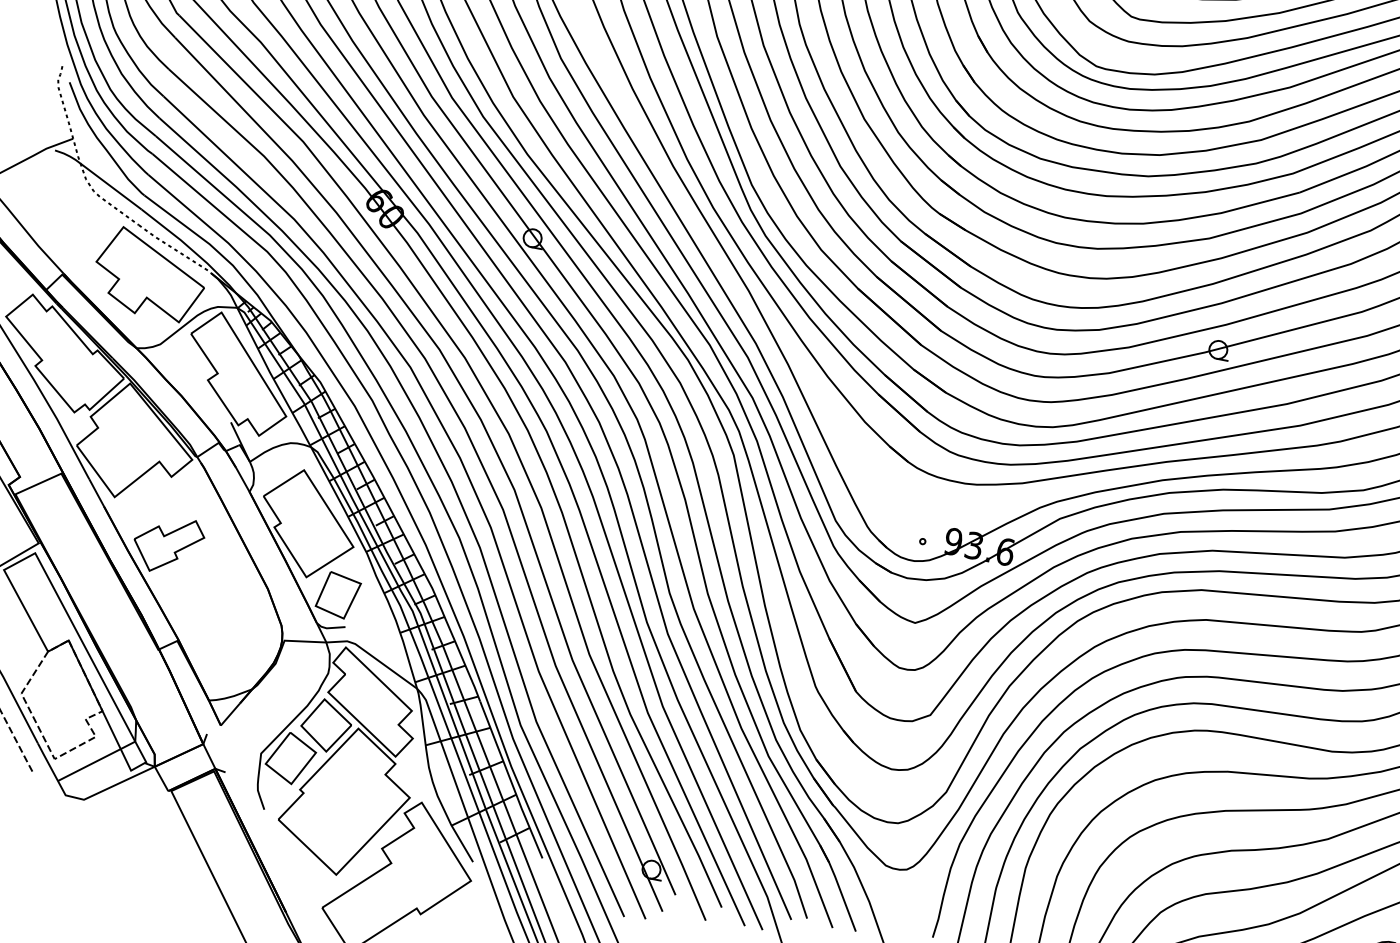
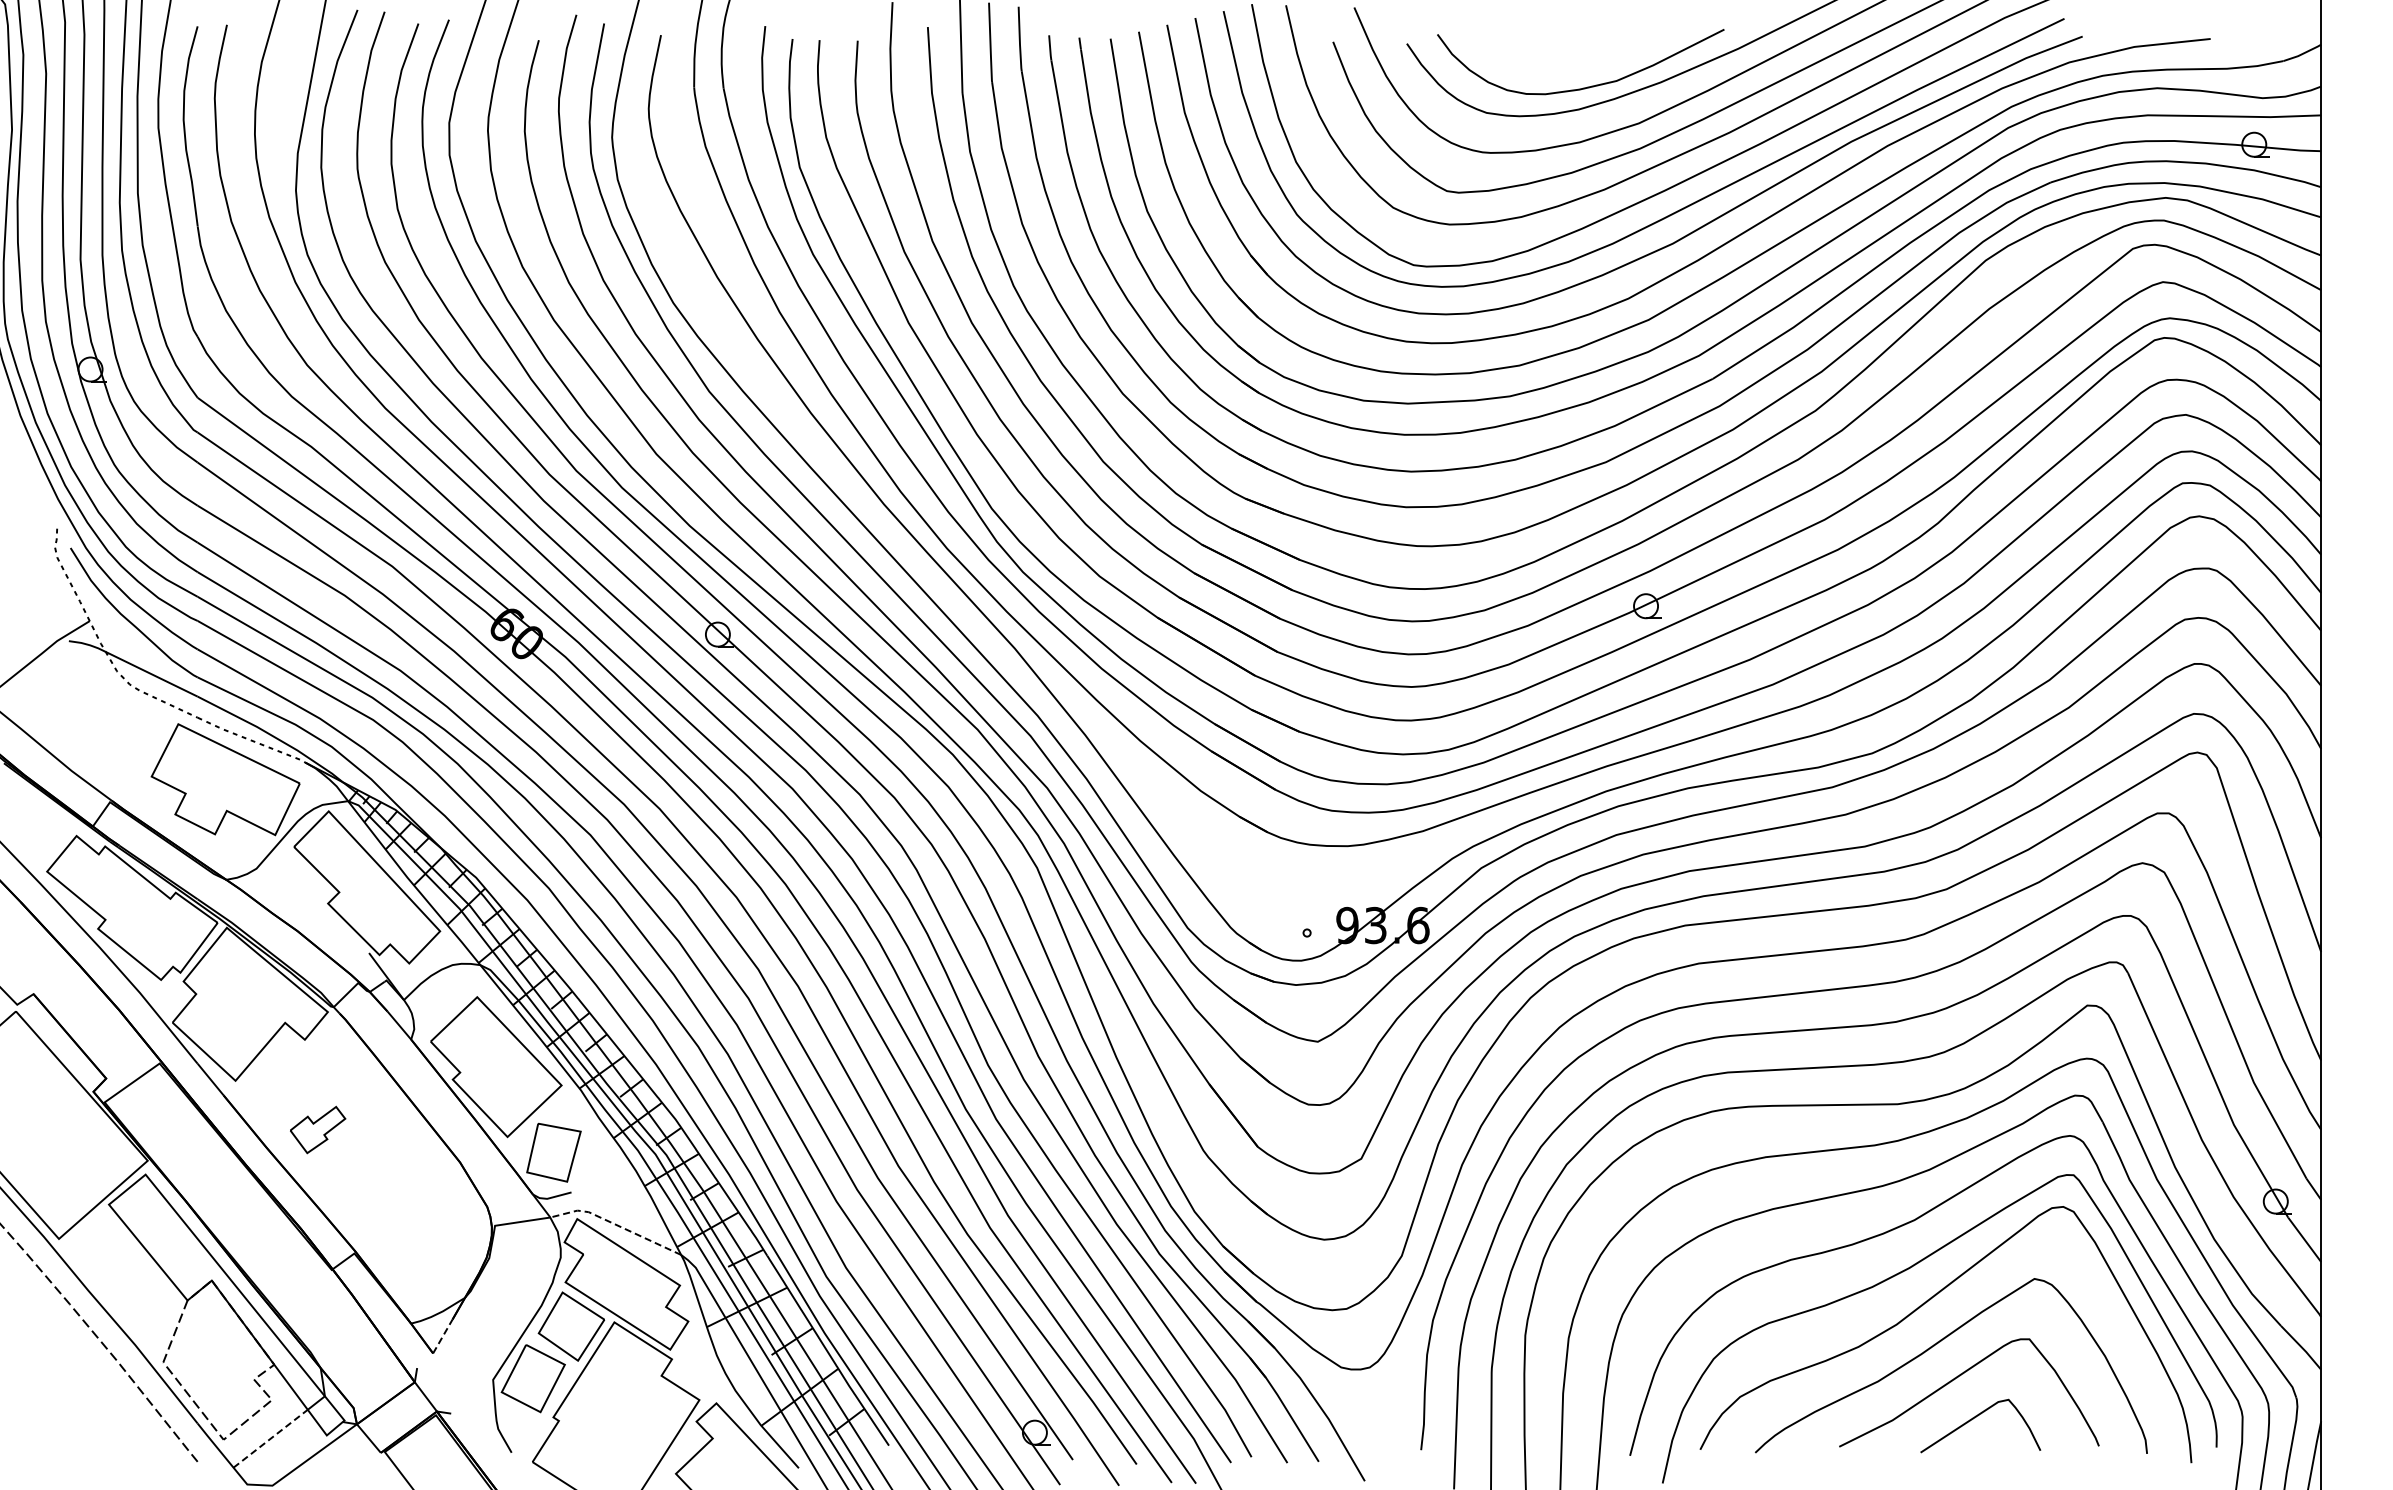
part: (167, 544) -> (317, 1129), size x0.6
line: (373, 656) -> (615, 1224), solid -> dashed
line: (230, 714) -> (442, 1336), solid -> dashed
line: (90, 764) -> (271, 1438), solid -> dashed

